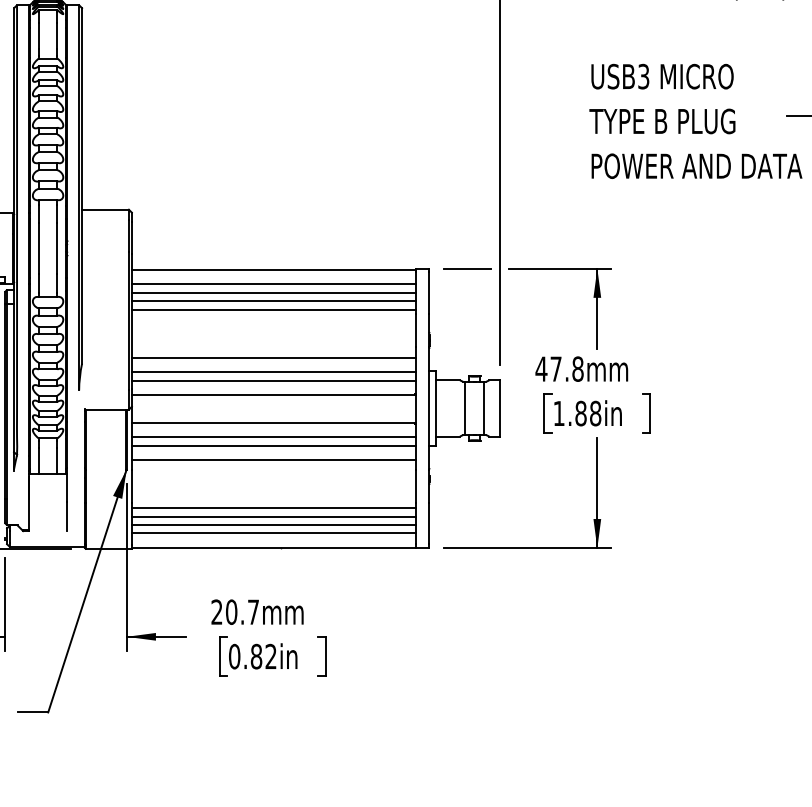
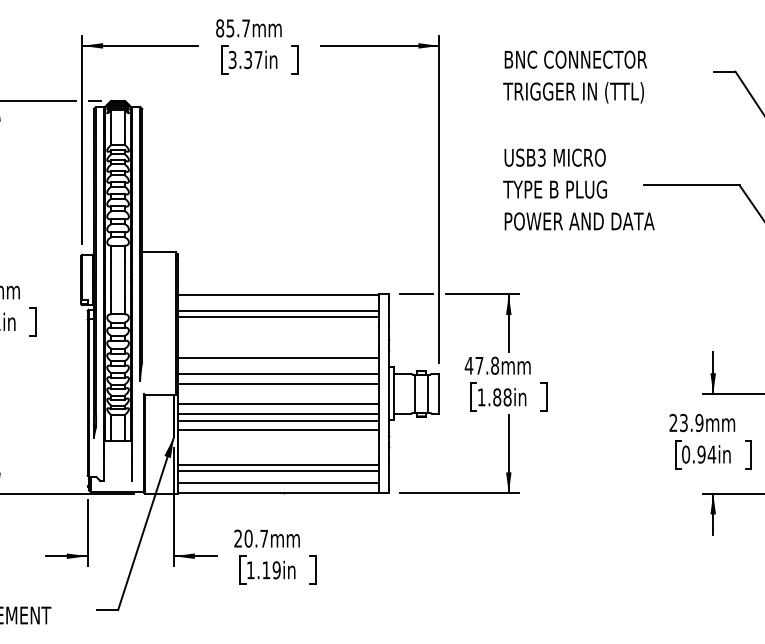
line: (273, 284) -> (278, 305), removed
line: (273, 309) -> (278, 323), removed
line: (273, 371) -> (278, 367), removed
line: (273, 524) -> (278, 476), removed
text: (252, 656) -> (263, 570), 0.82in -> 1.19in

